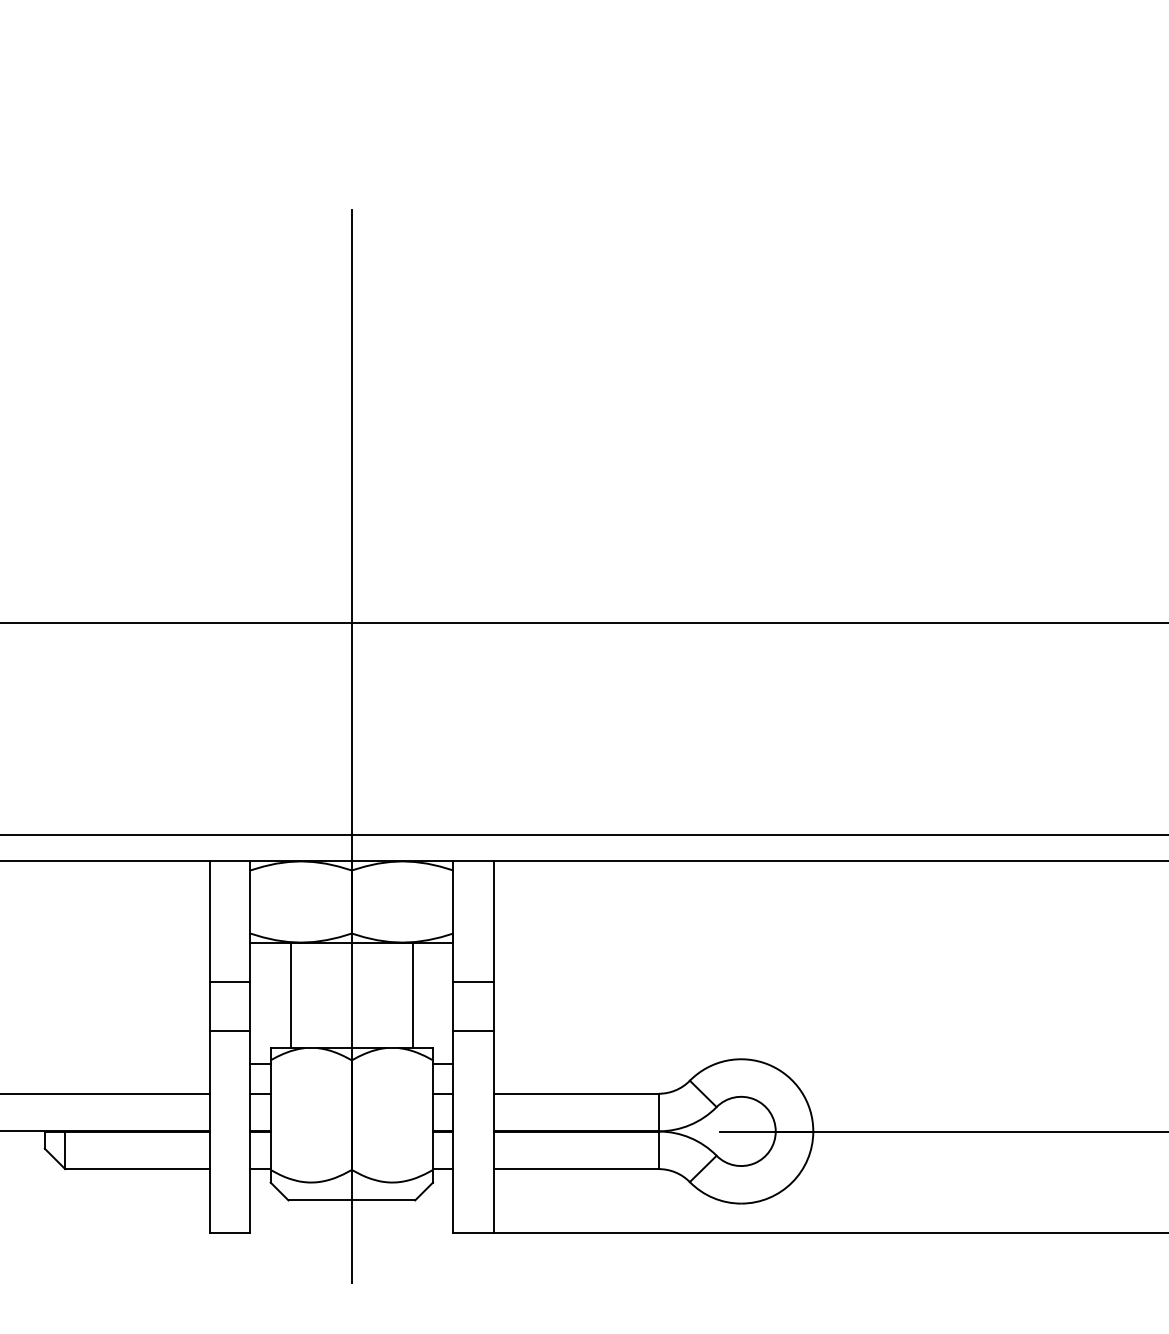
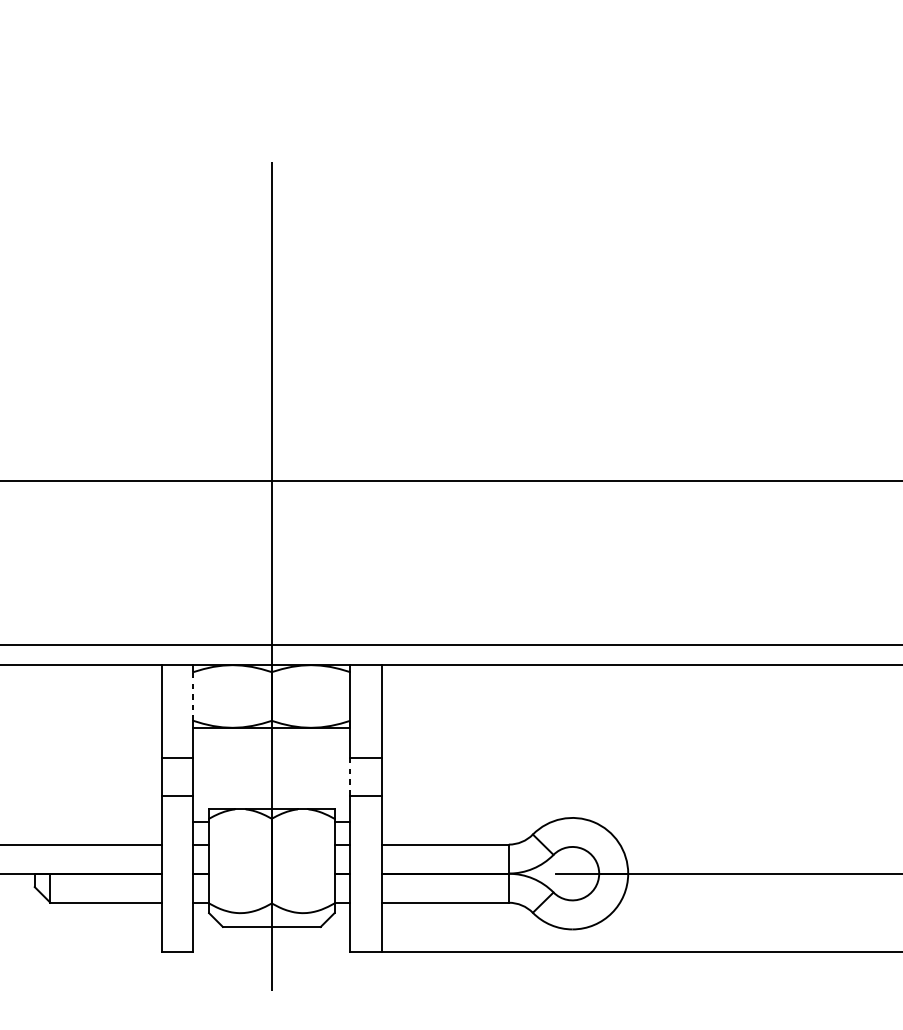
line: (250, 902) -> (193, 696), solid -> dashed
line: (290, 995) -> (224, 768), removed
line: (412, 995) -> (318, 768), removed
line: (453, 1006) -> (350, 777), solid -> dashed

